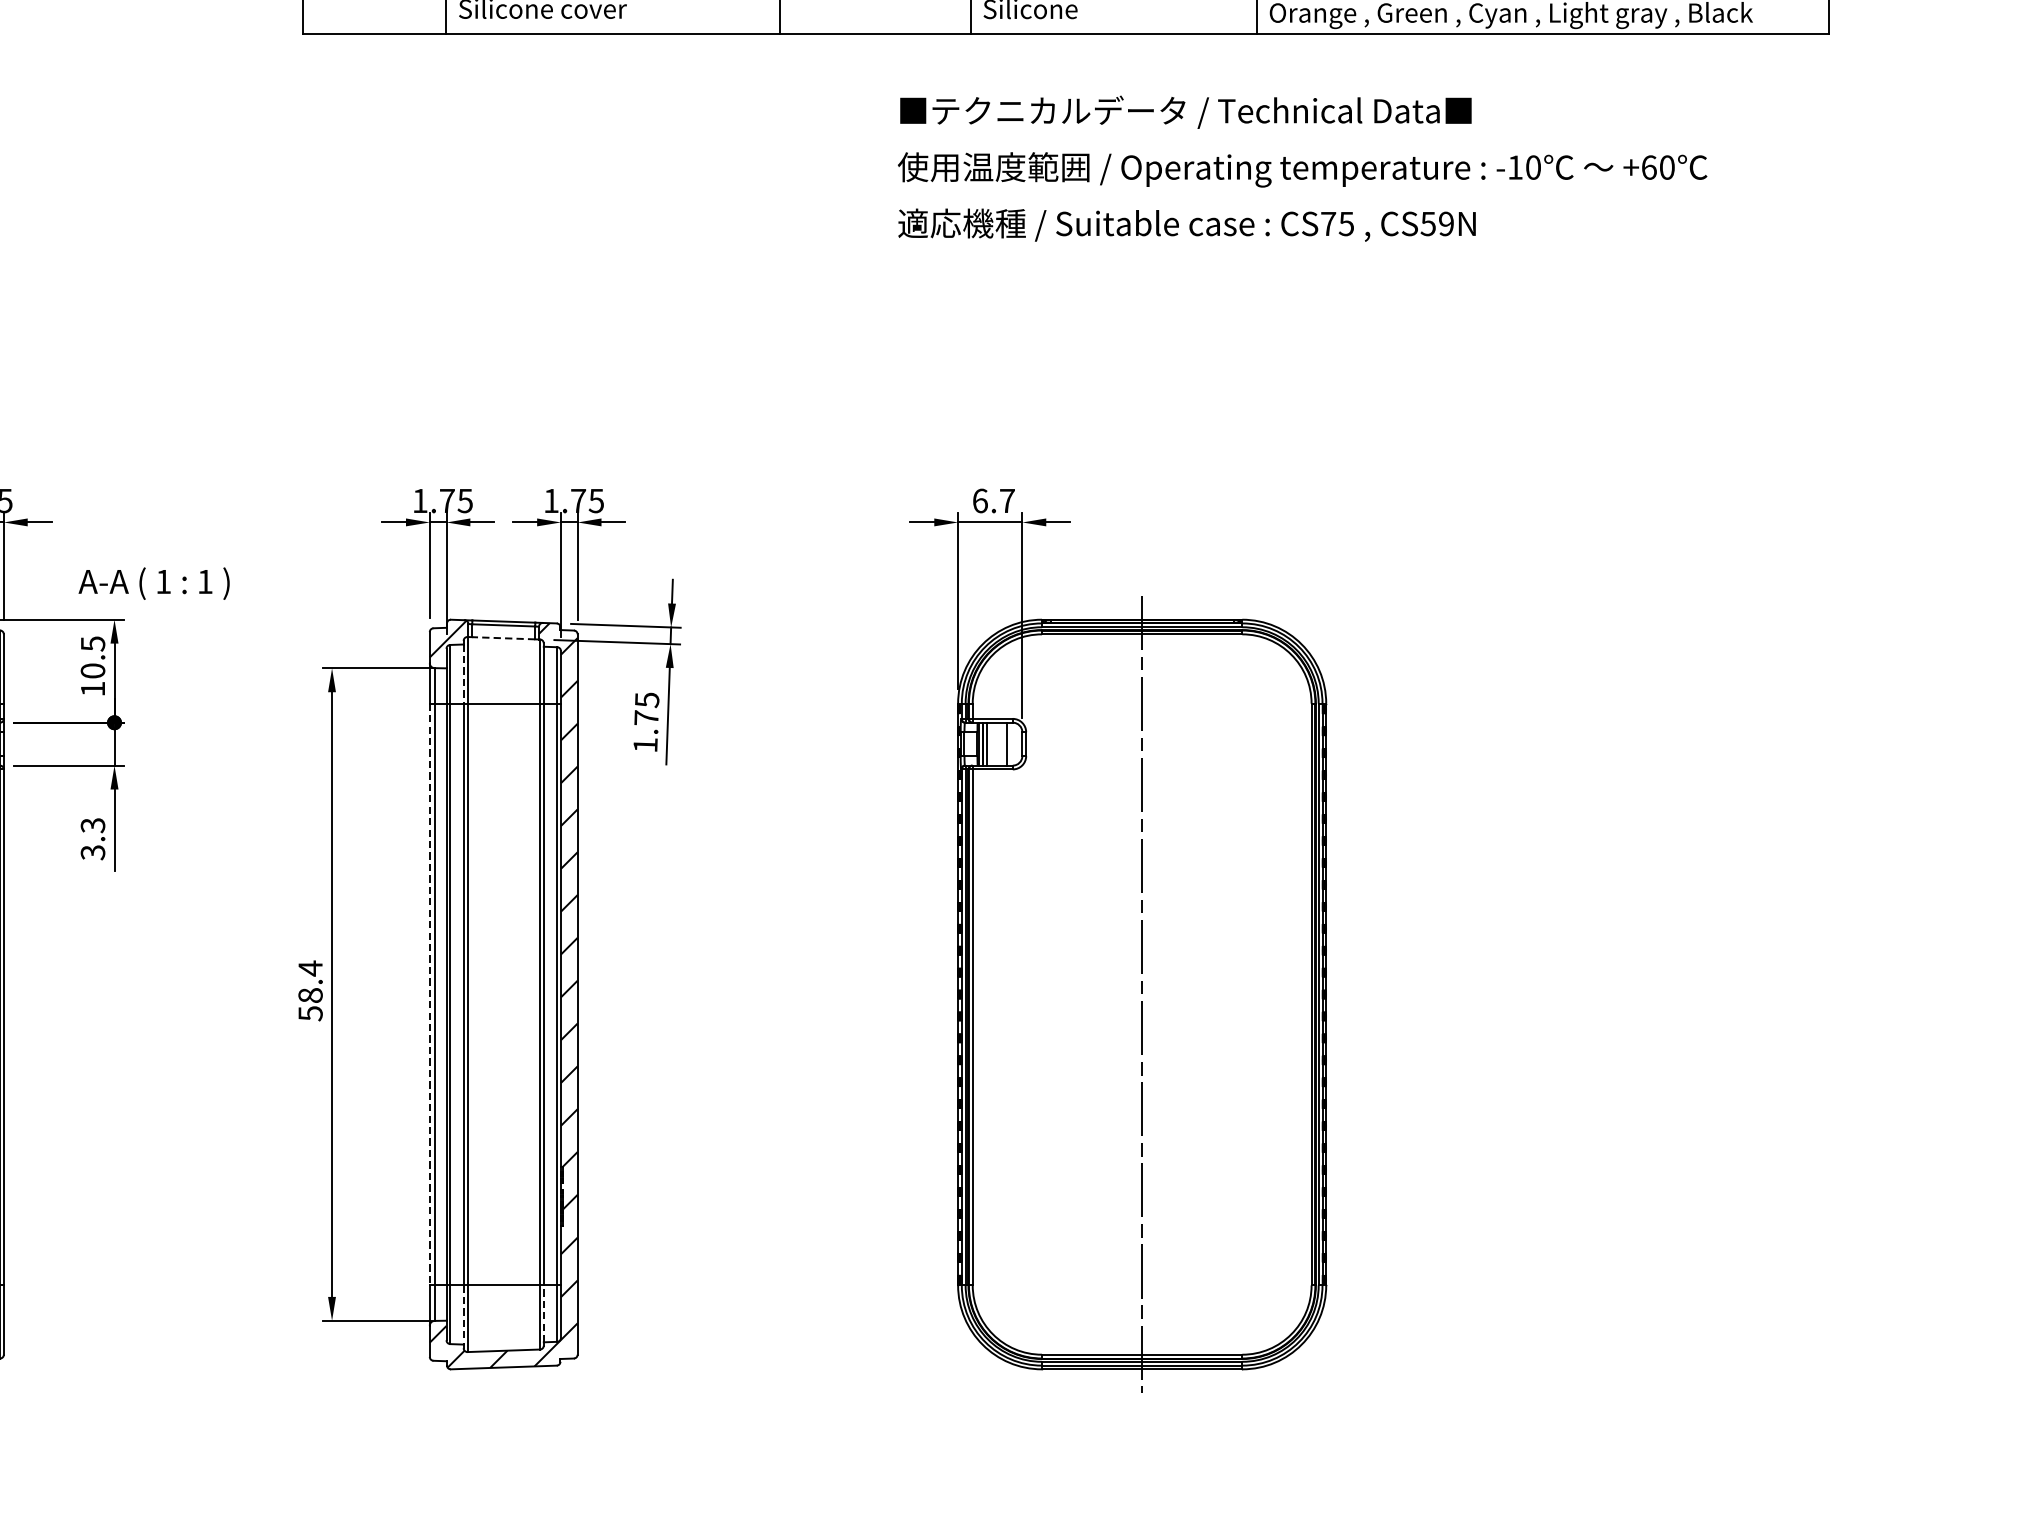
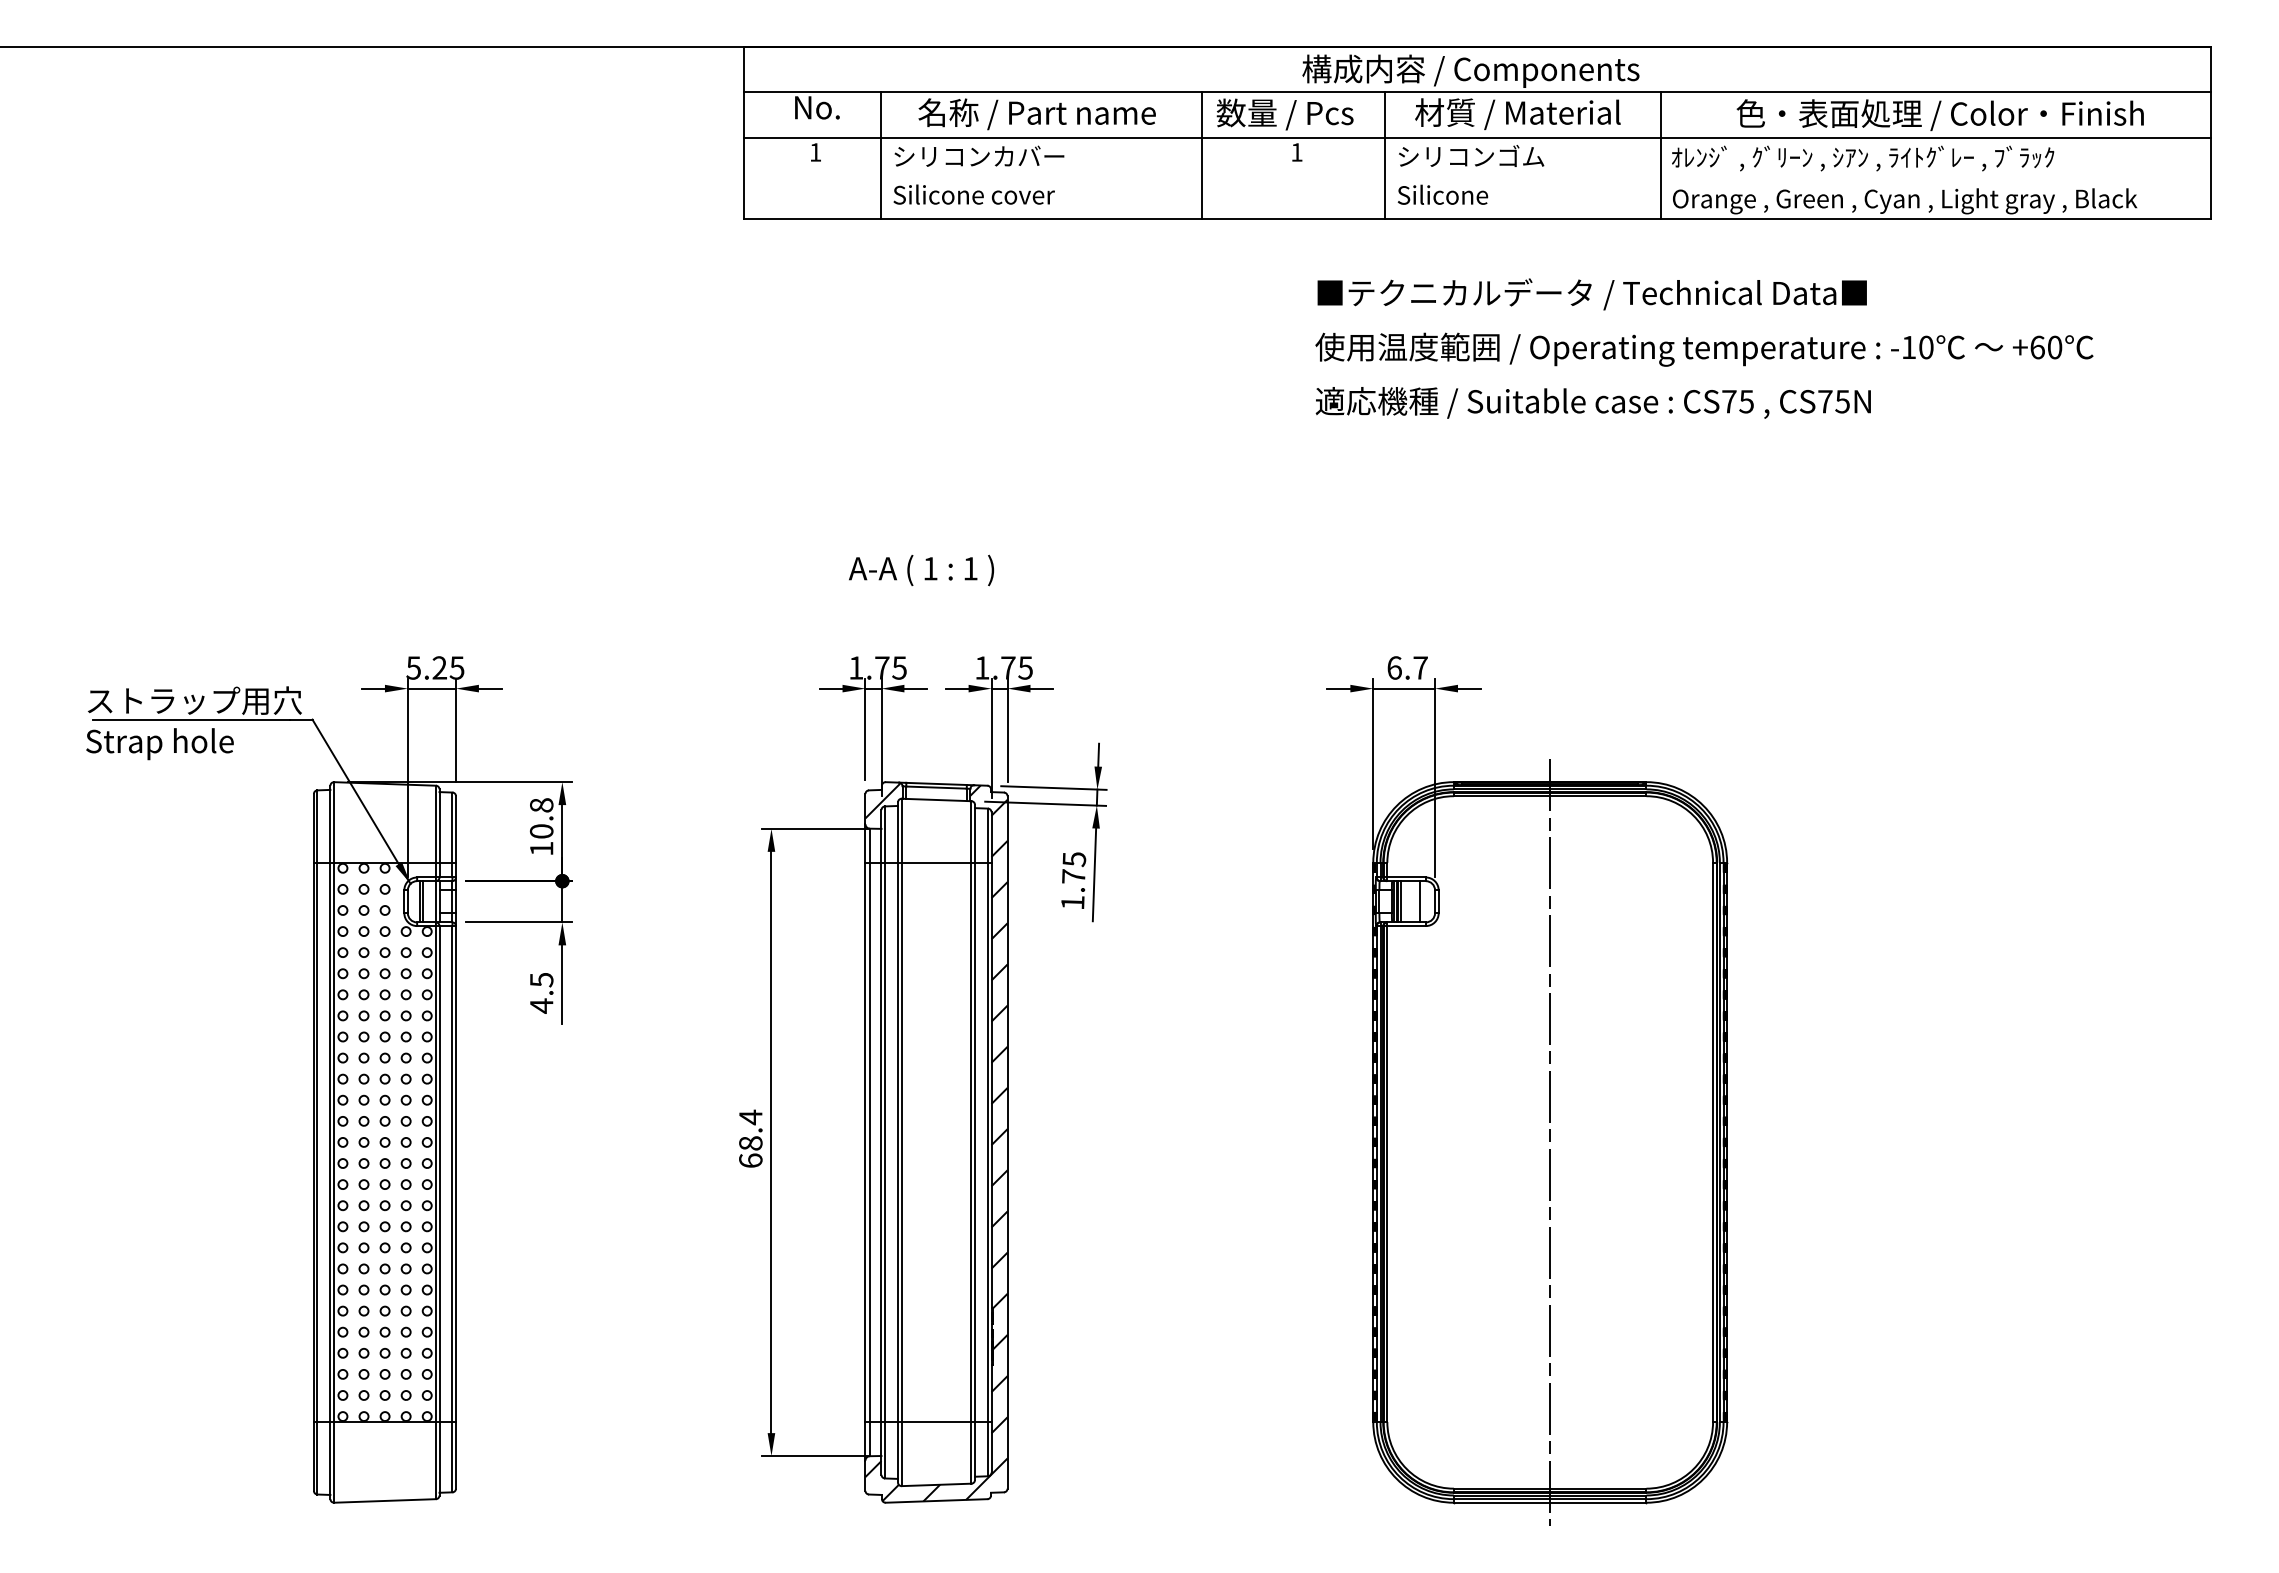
text: (1436, 223) -> (1833, 401), CS59N -> CS75N
text: (154, 583) -> (921, 570), moved
line: (503, 637) -> (936, 799), dashed -> solid
text: (92, 644) -> (541, 805), 10.5 -> 10.8
line: (463, 674) -> (897, 834), dashed -> solid
text: (92, 839) -> (541, 993), 3.3 -> 4.5
line: (429, 994) -> (865, 1142), dashed -> solid
text: (310, 1013) -> (750, 1160), 58.4 -> 68.4
line: (544, 1312) -> (975, 1448), dashed -> solid
line: (463, 1315) -> (897, 1450), dashed -> solid

